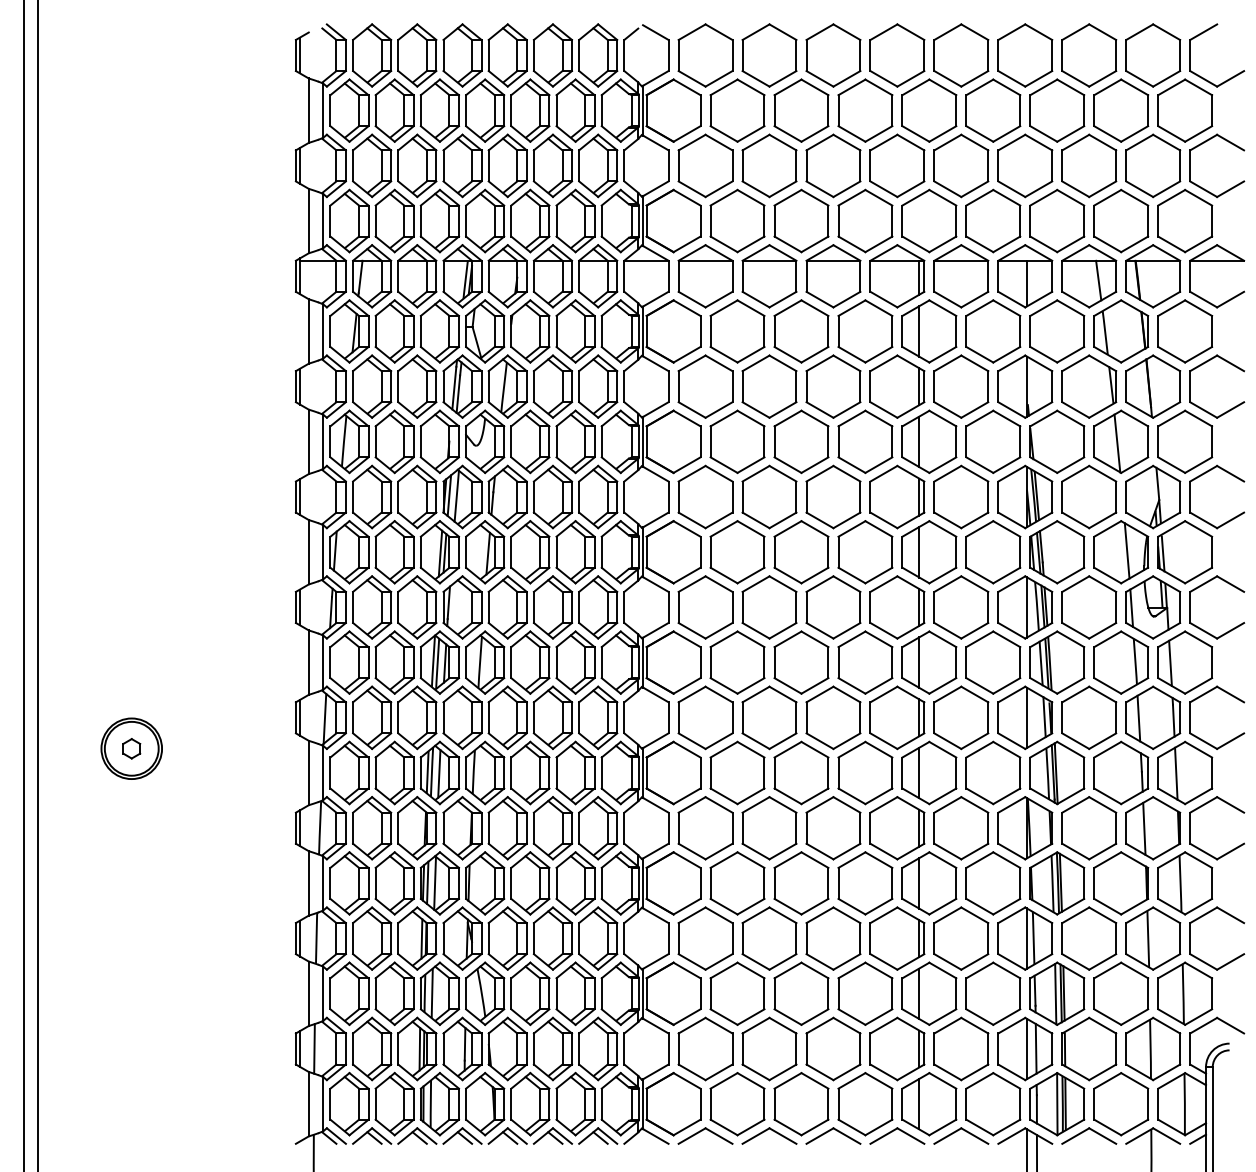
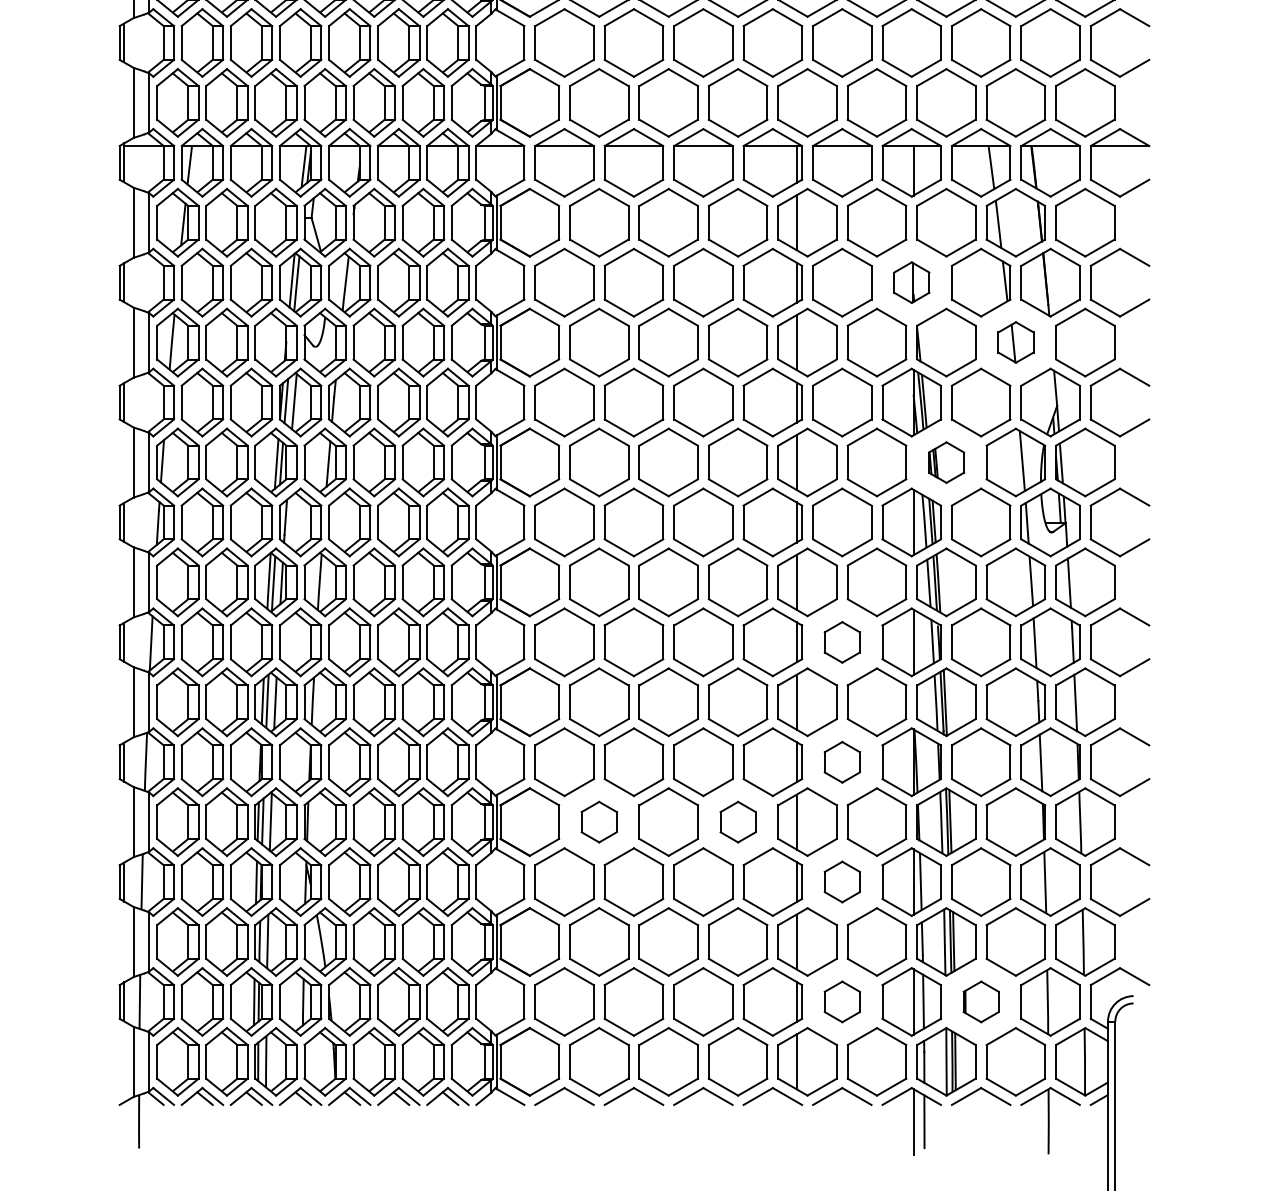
part: (1025, 386) -> (911, 282), size x0.6
part: (1121, 441) -> (1016, 342), size x0.6
part: (1057, 552) -> (946, 462), size x0.6
part: (961, 717) -> (842, 641), size x0.6
part: (961, 828) -> (842, 762), size x0.6
part: (737, 883) -> (599, 822), size x0.6
part: (865, 883) -> (738, 822), size x0.6
part: (961, 938) -> (842, 881), size x0.6
part: (961, 1048) -> (842, 1001), size x0.6
part: (1089, 1048) -> (981, 1001), size x0.6

